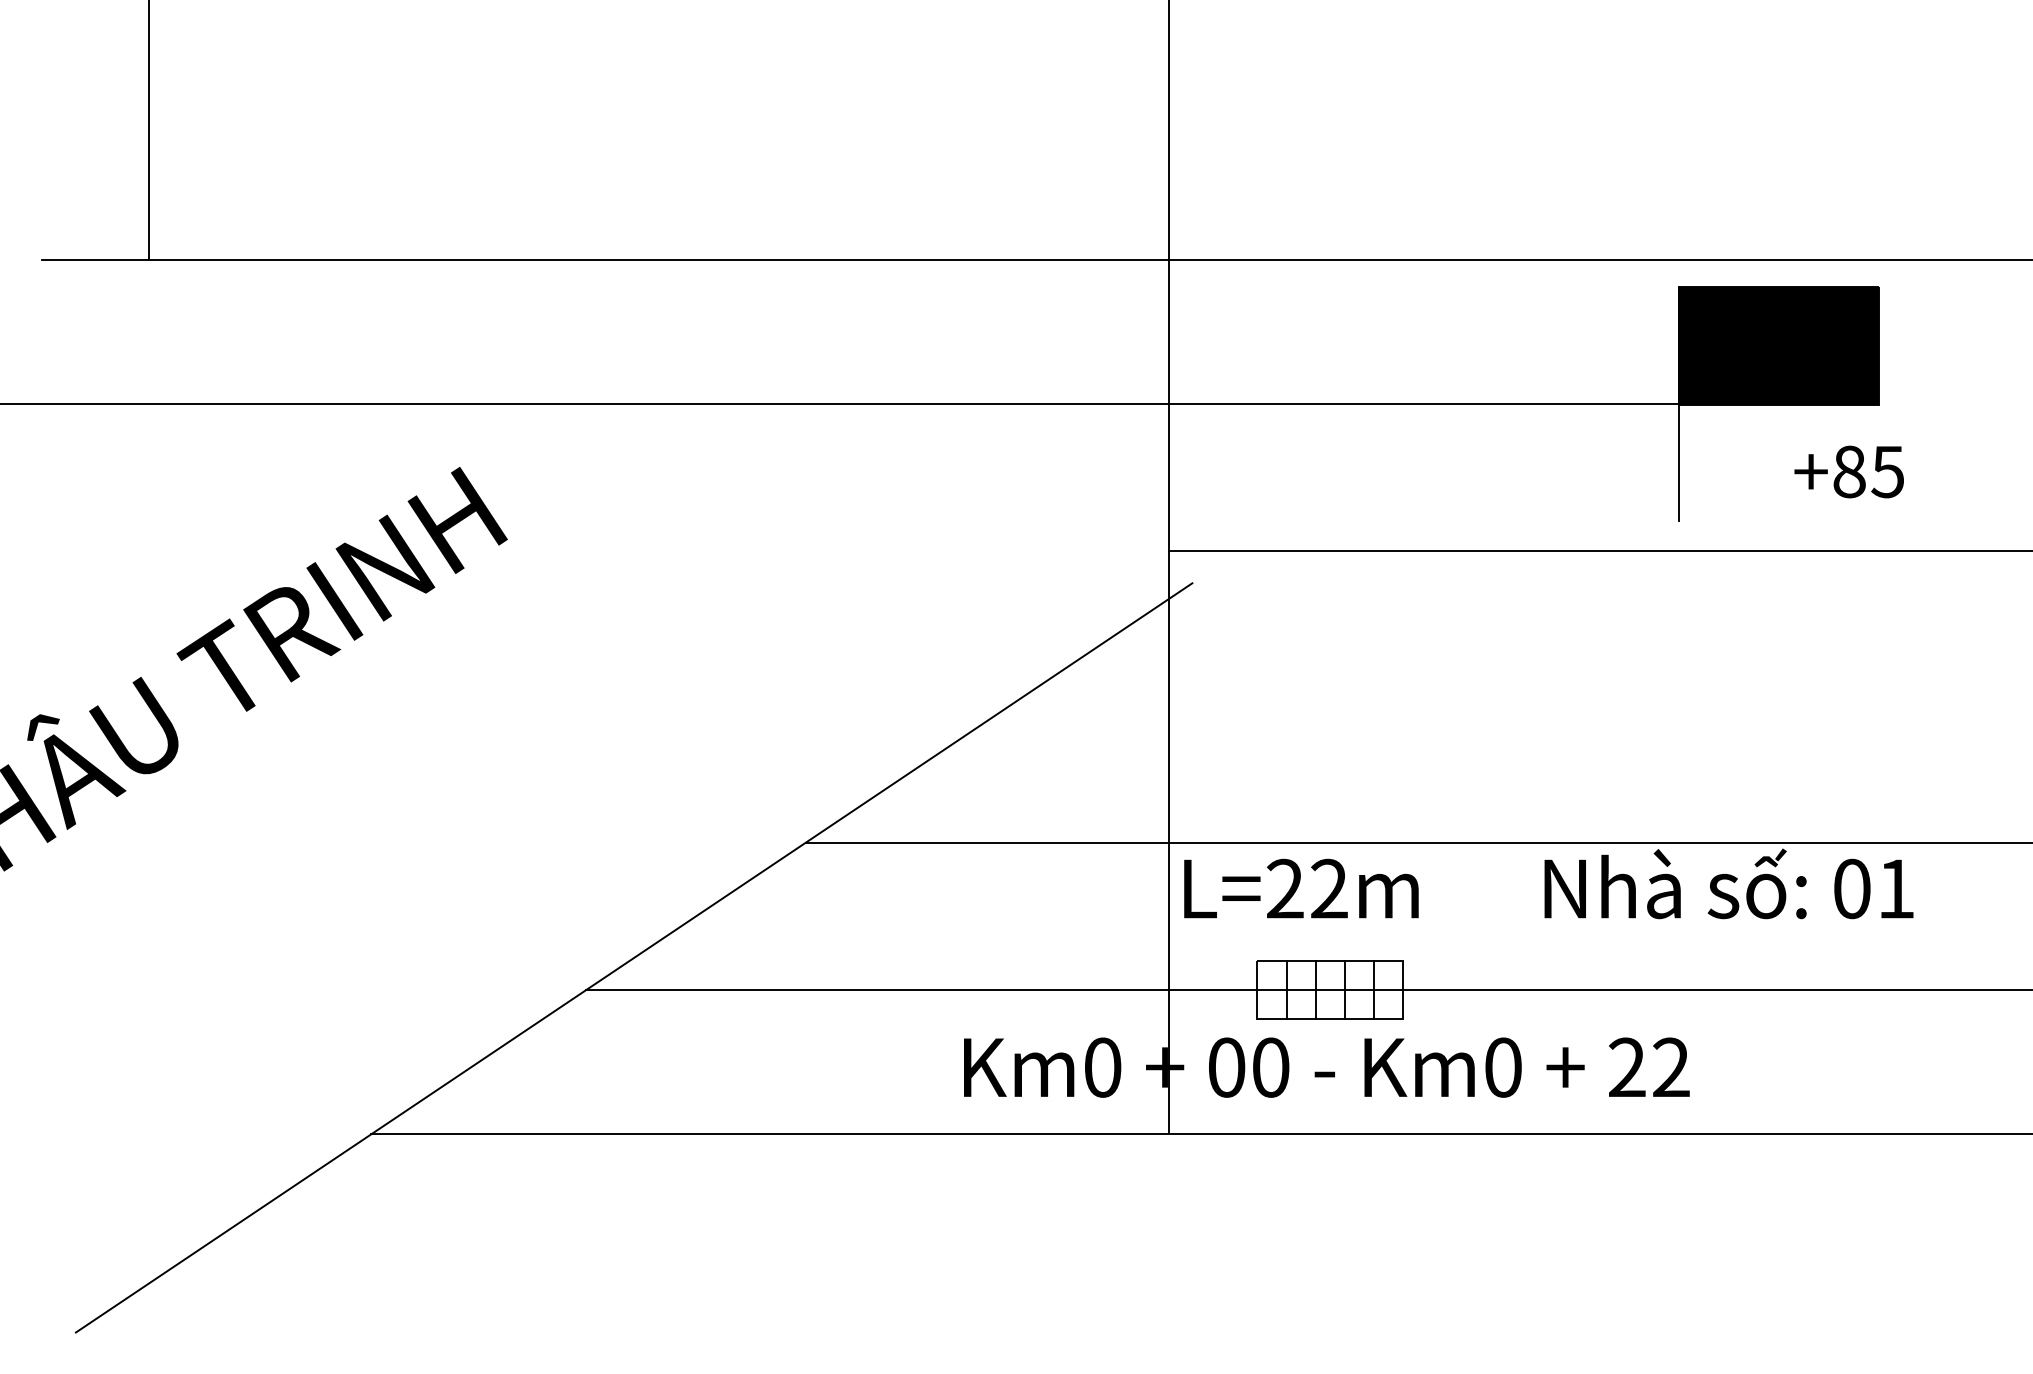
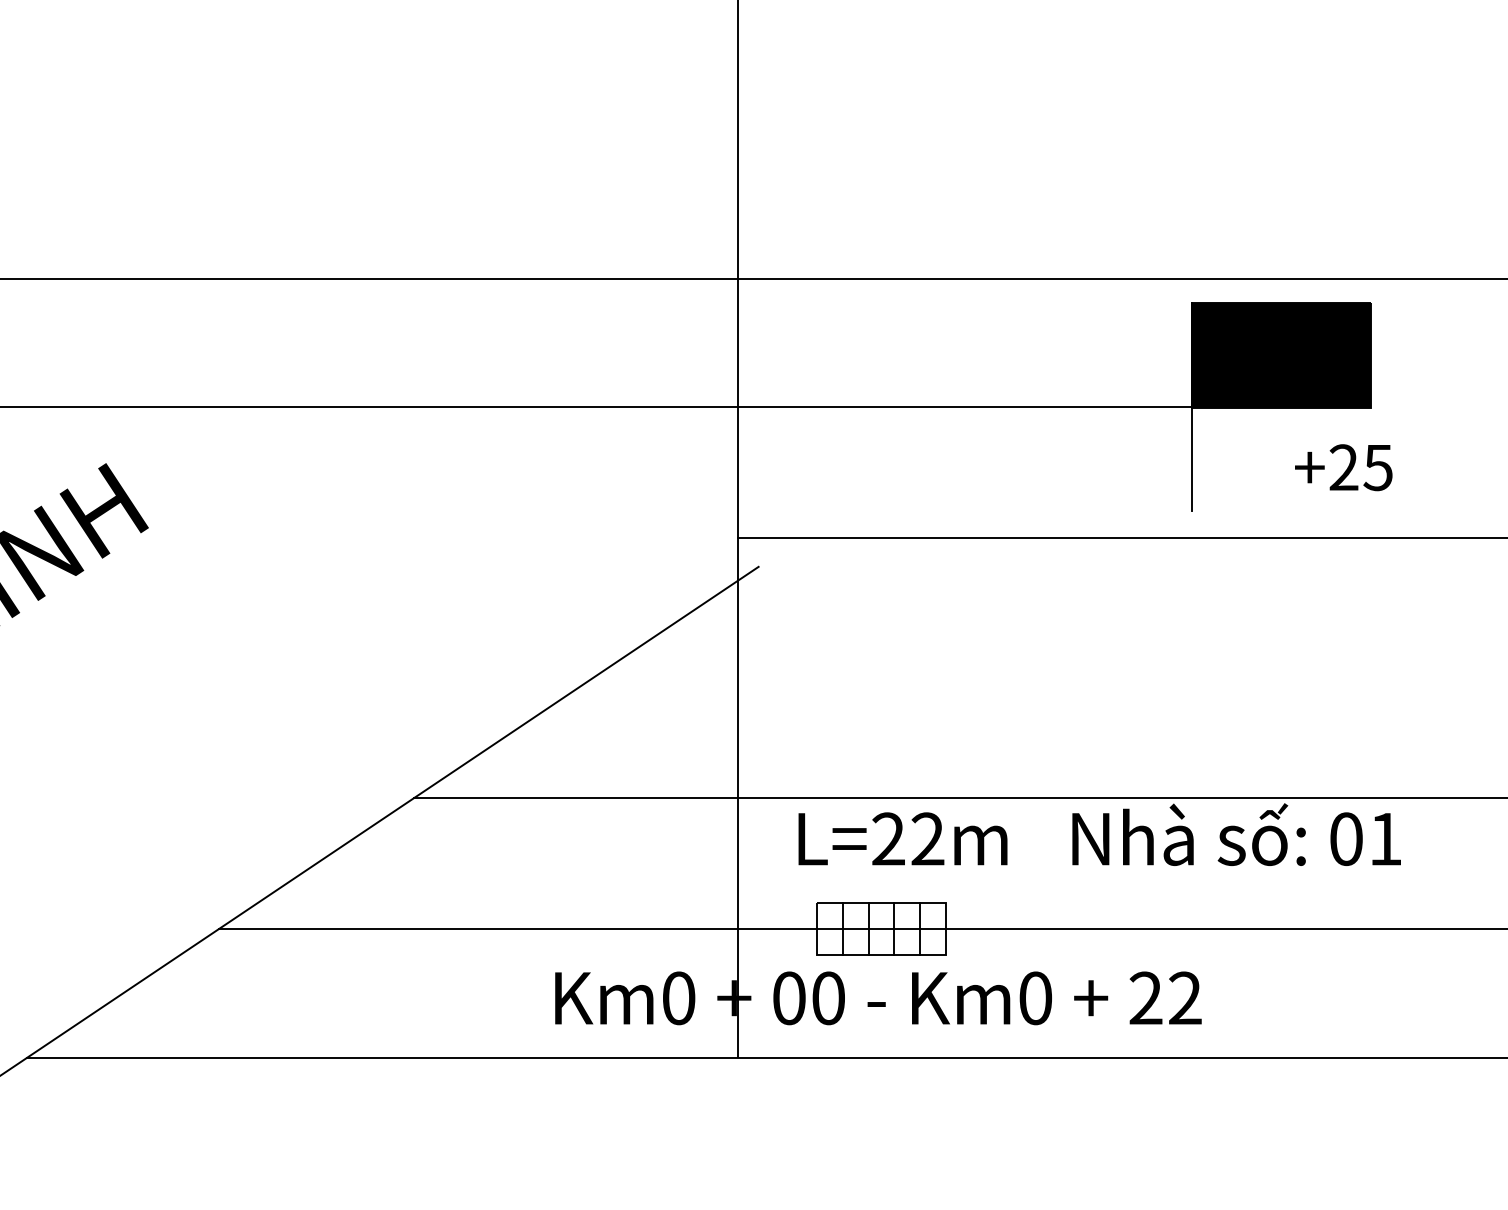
text: (1849, 471) -> (1344, 467), +85 -> +25
text: (1301, 888) -> (903, 838), moved

